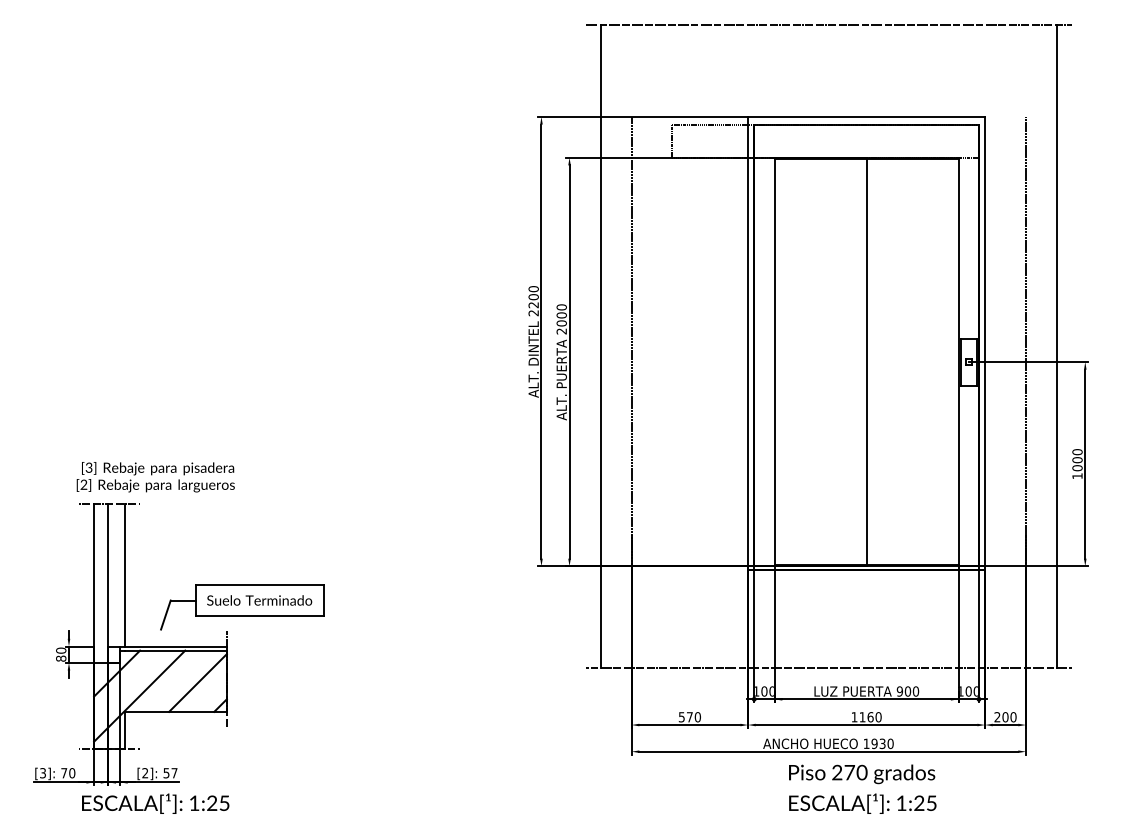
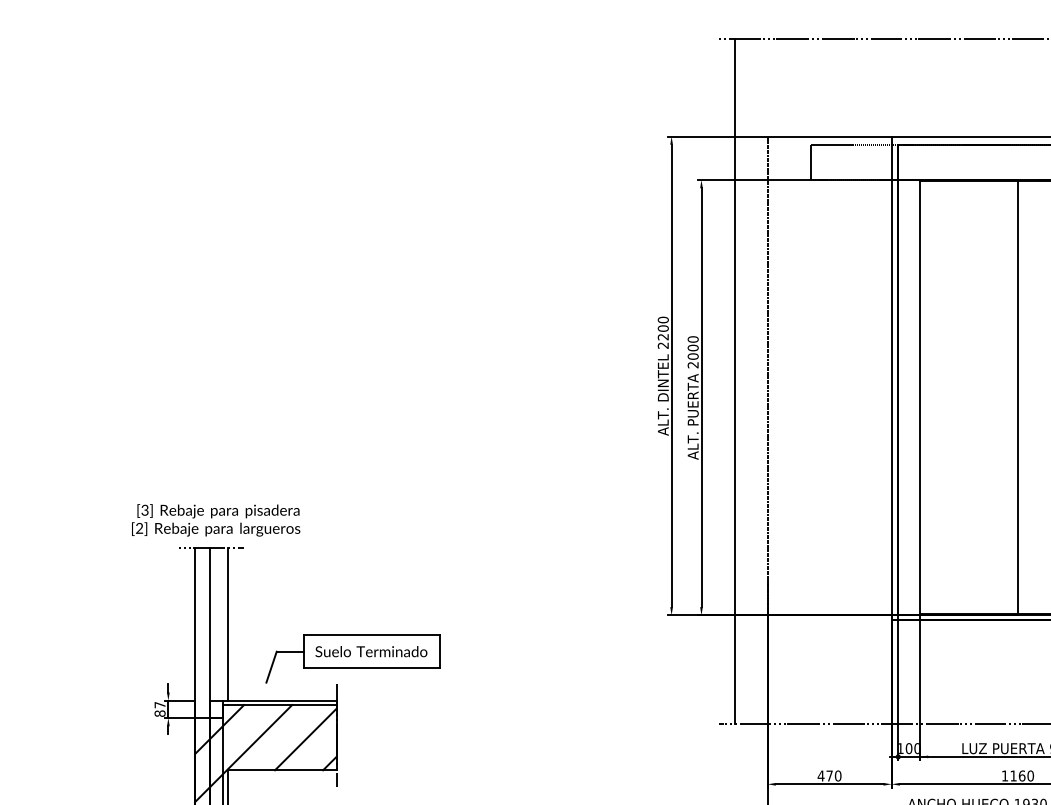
text: (155, 477) -> (215, 520), moved
text: (61, 650) -> (160, 704), 80 -> 87
text: (681, 717) -> (820, 776), 570 -> 470

